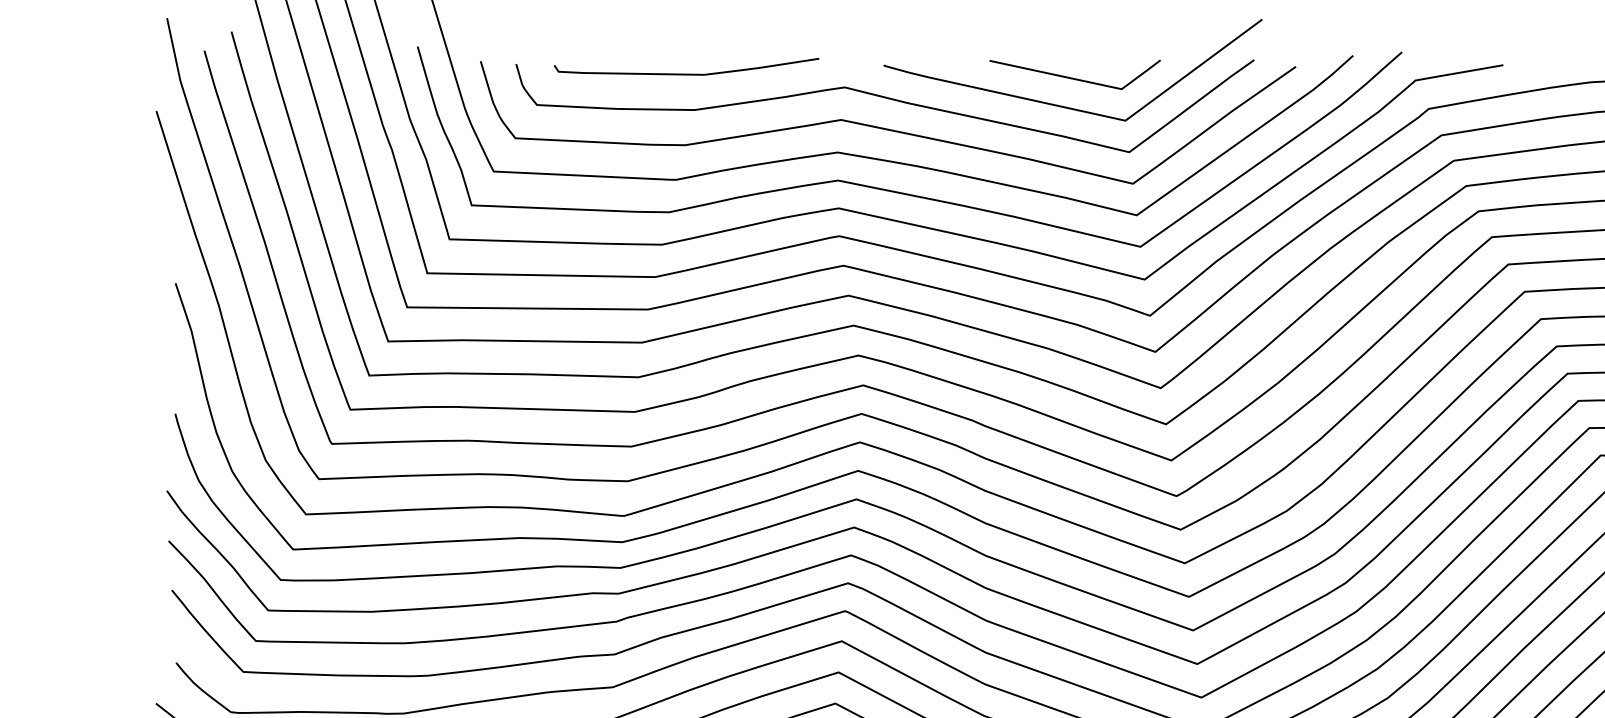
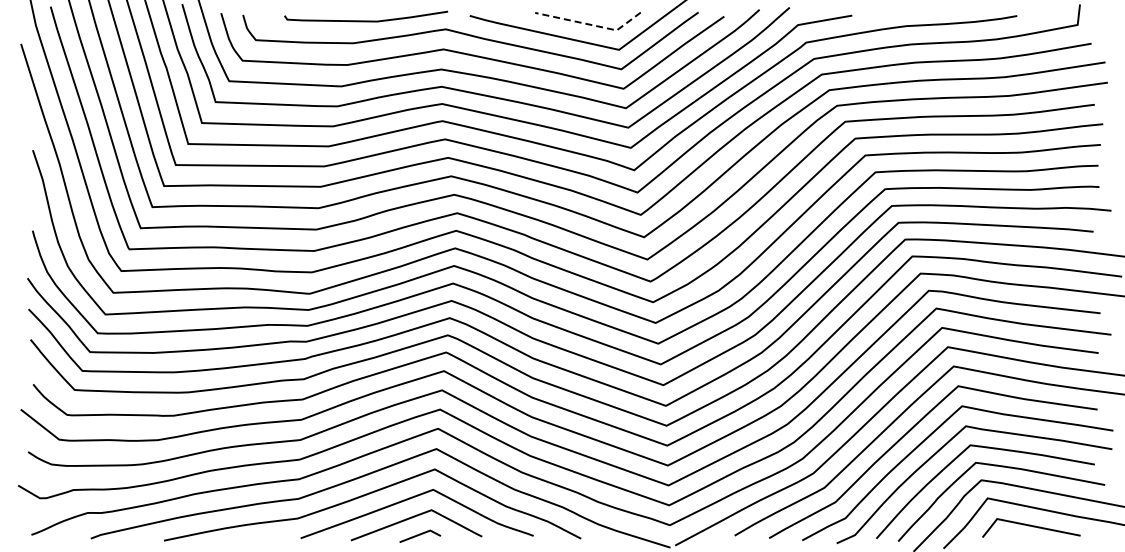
curve: (687, 73) -> (366, 20), moved
line: (1080, 81) -> (591, 25), solid -> dashed

